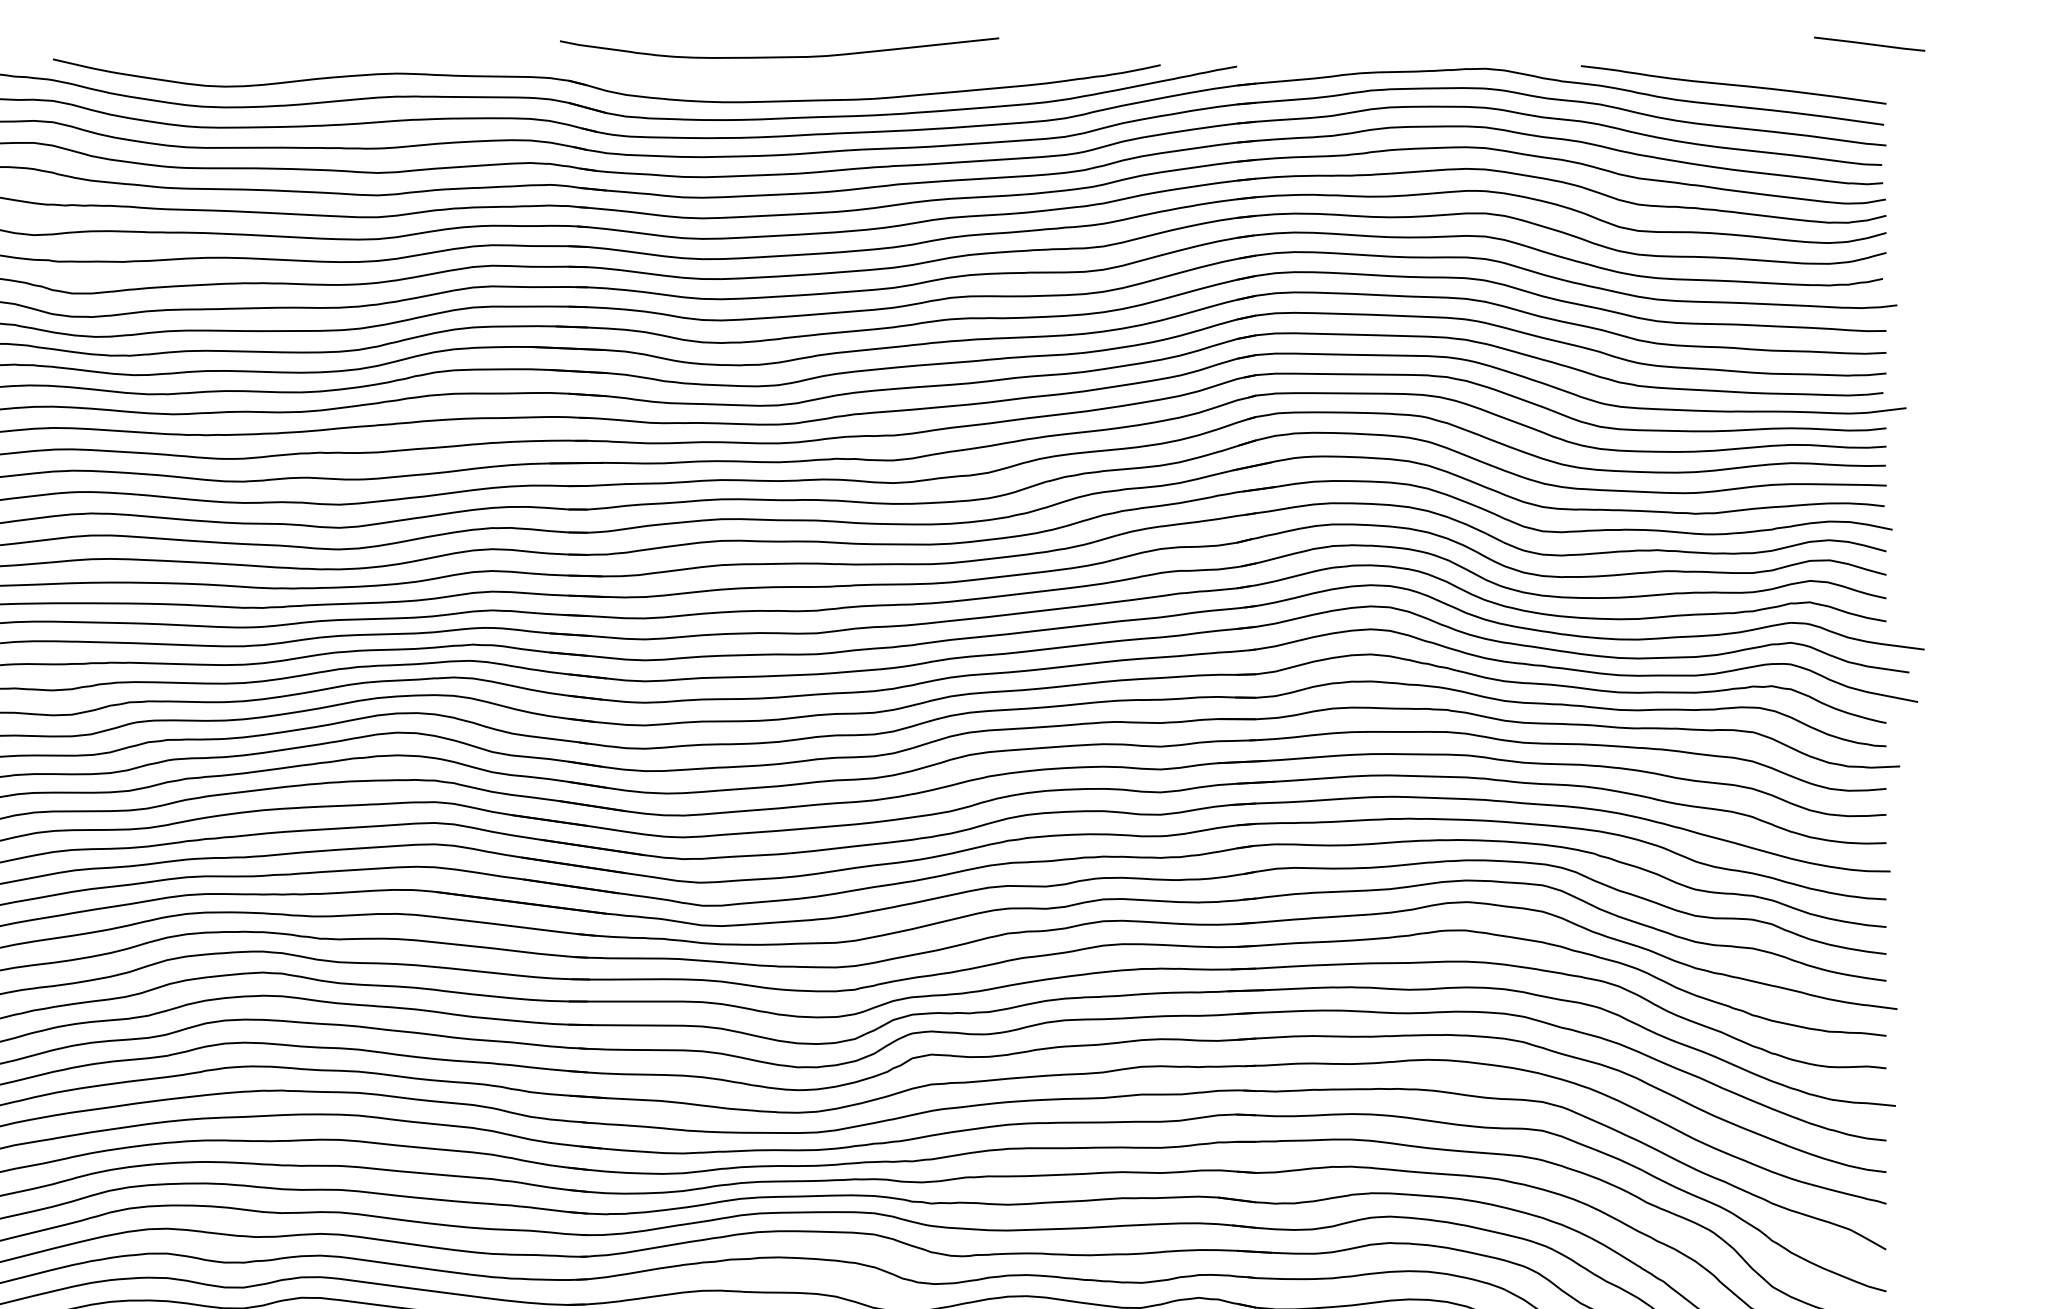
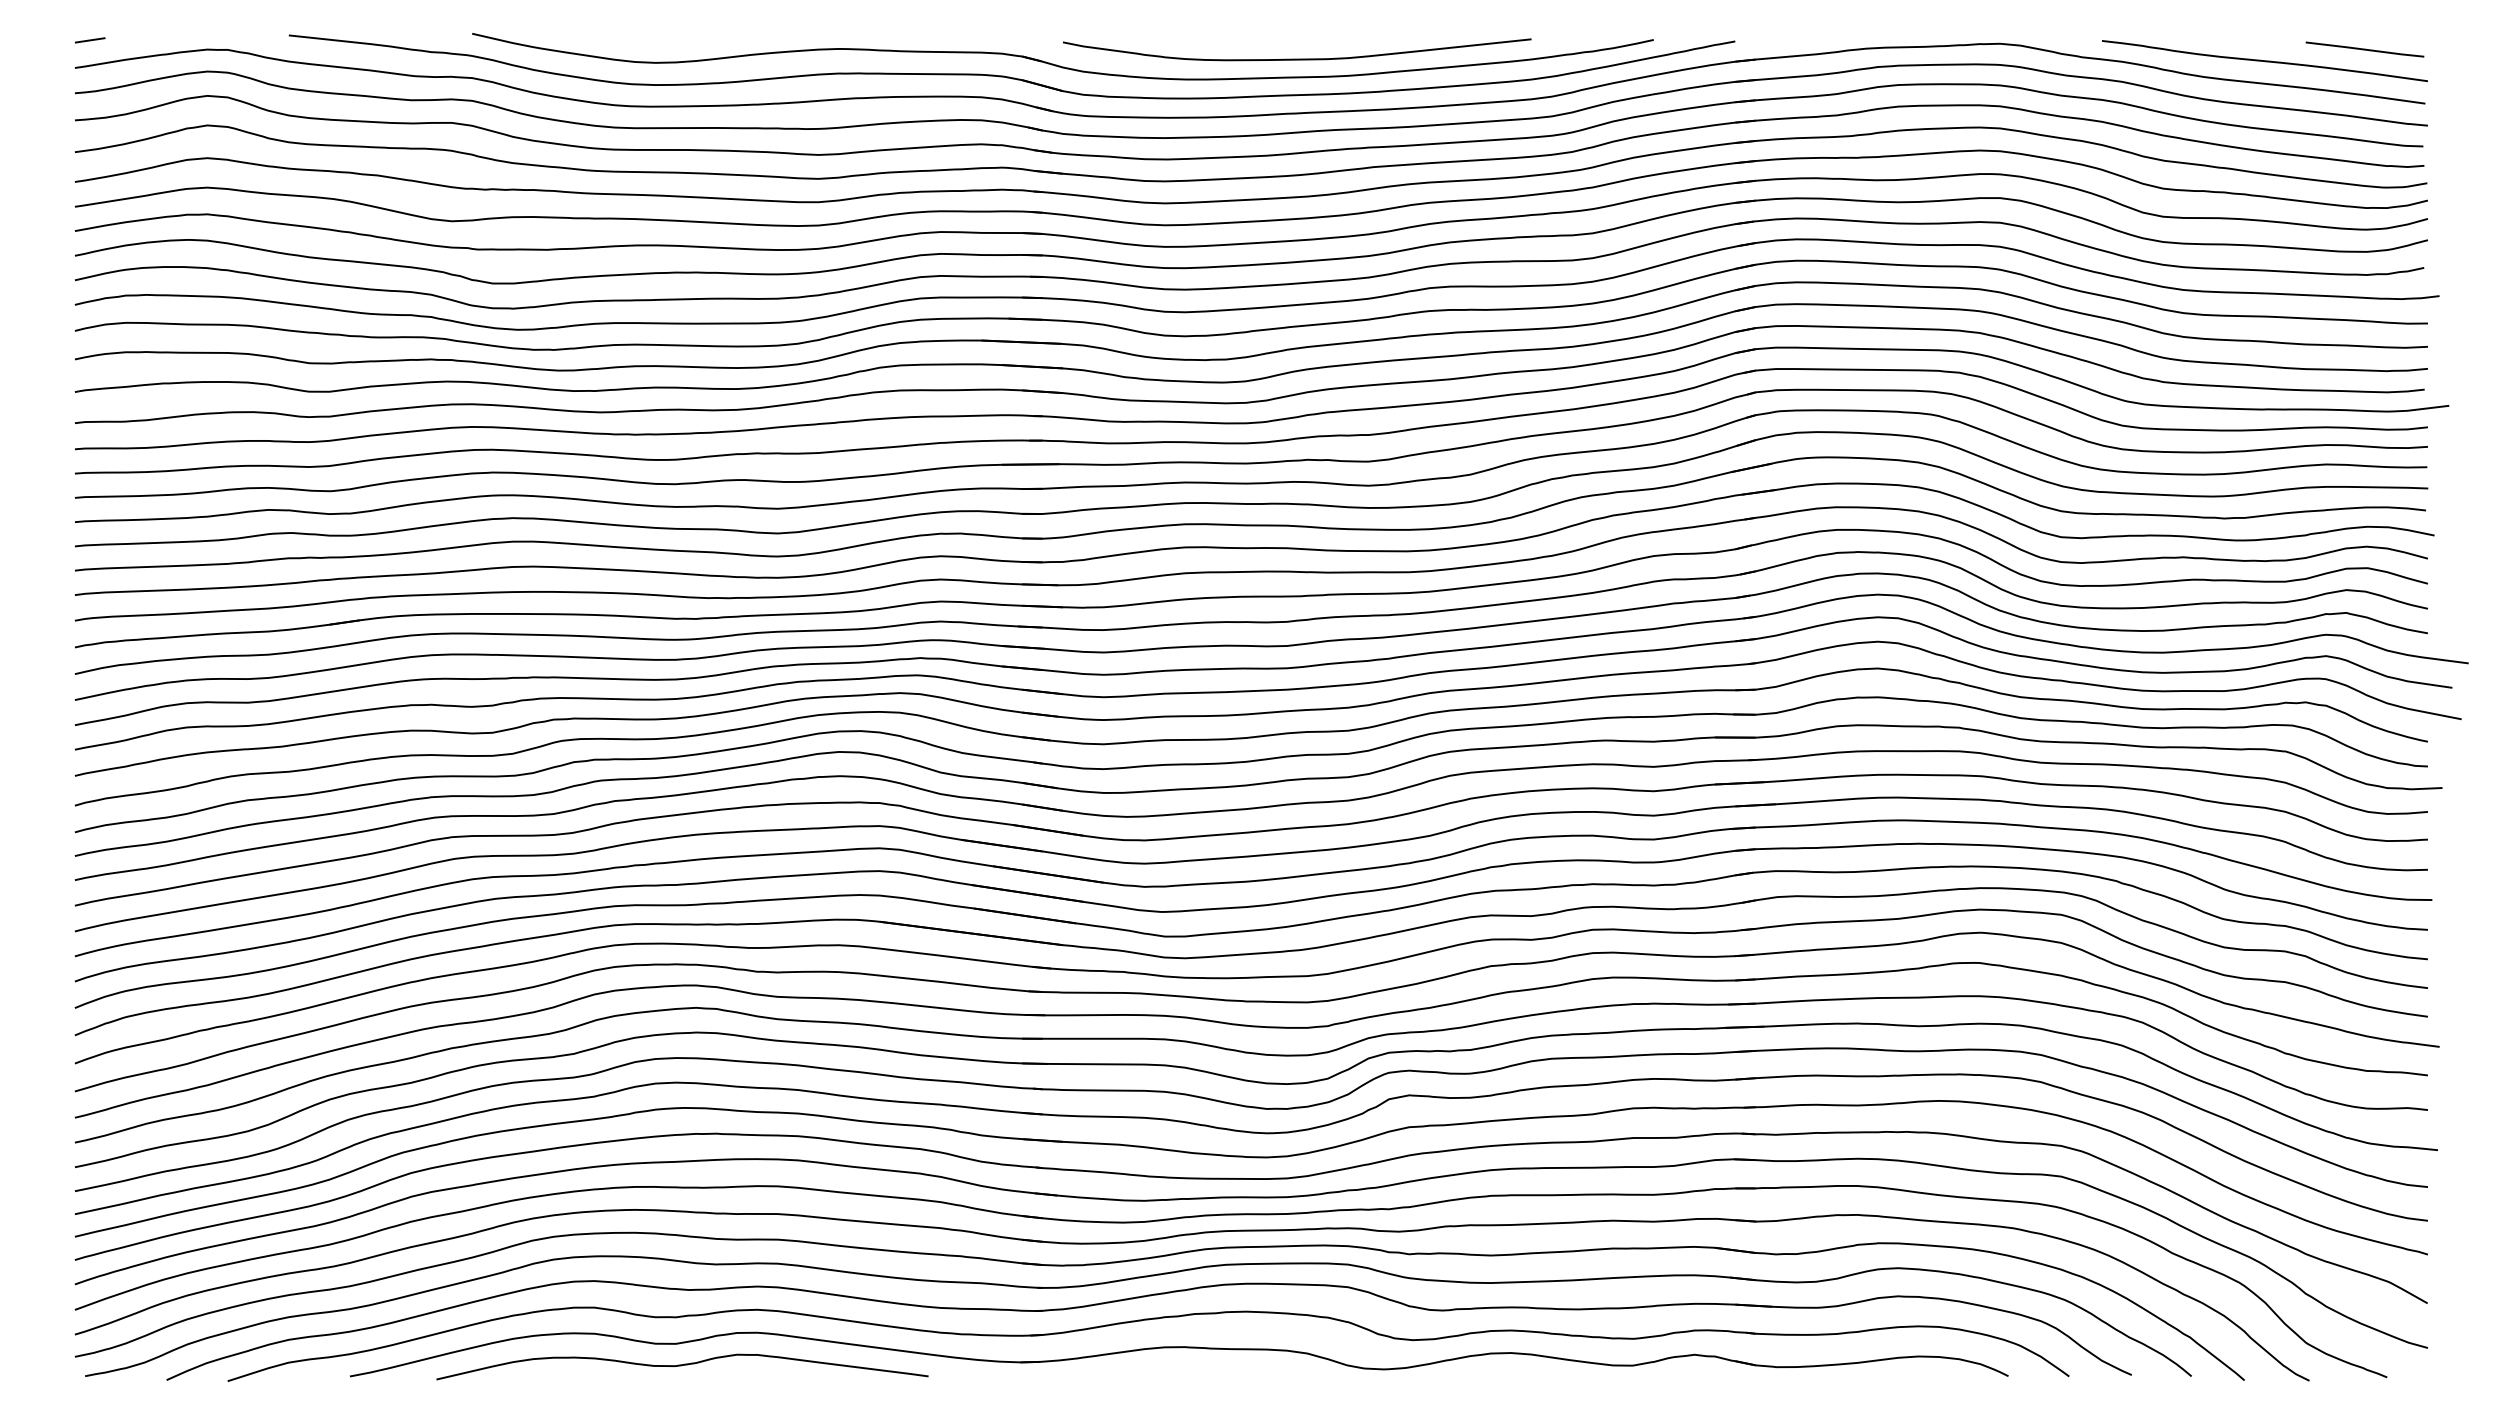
line: (1869, 44) -> (2364, 49), moved
curve: (779, 56) -> (1297, 58), moved

